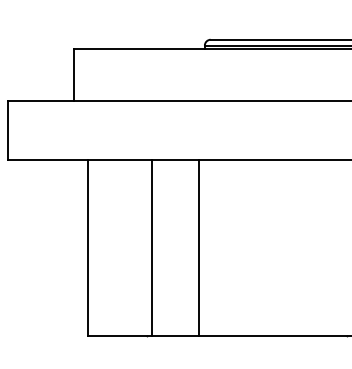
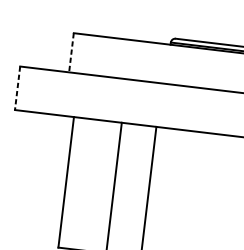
line: (74, 75) -> (71, 53), solid -> dashed
line: (8, 131) -> (17, 88), solid -> dashed

